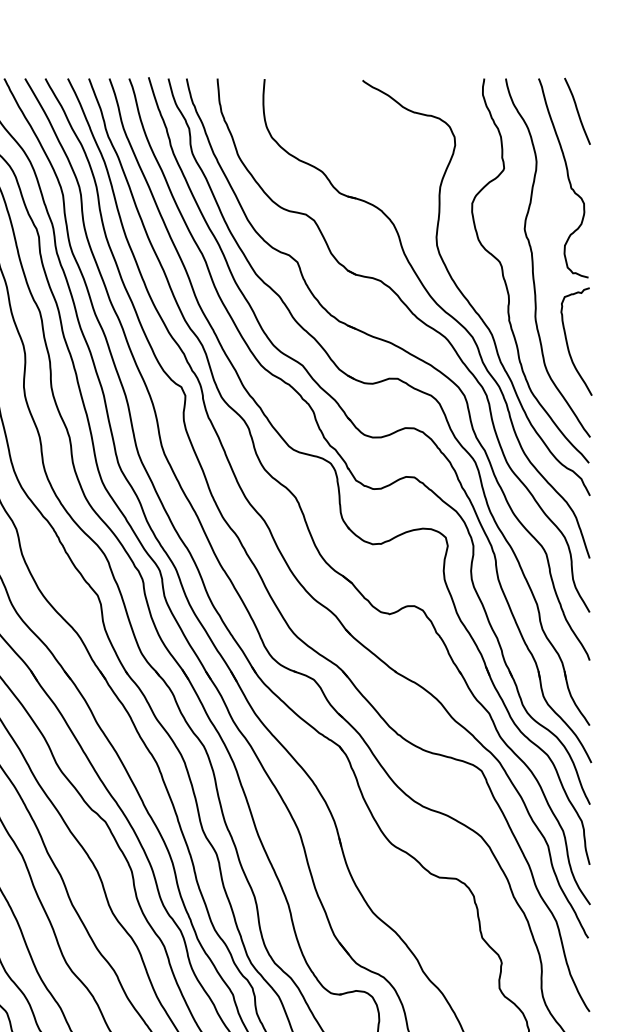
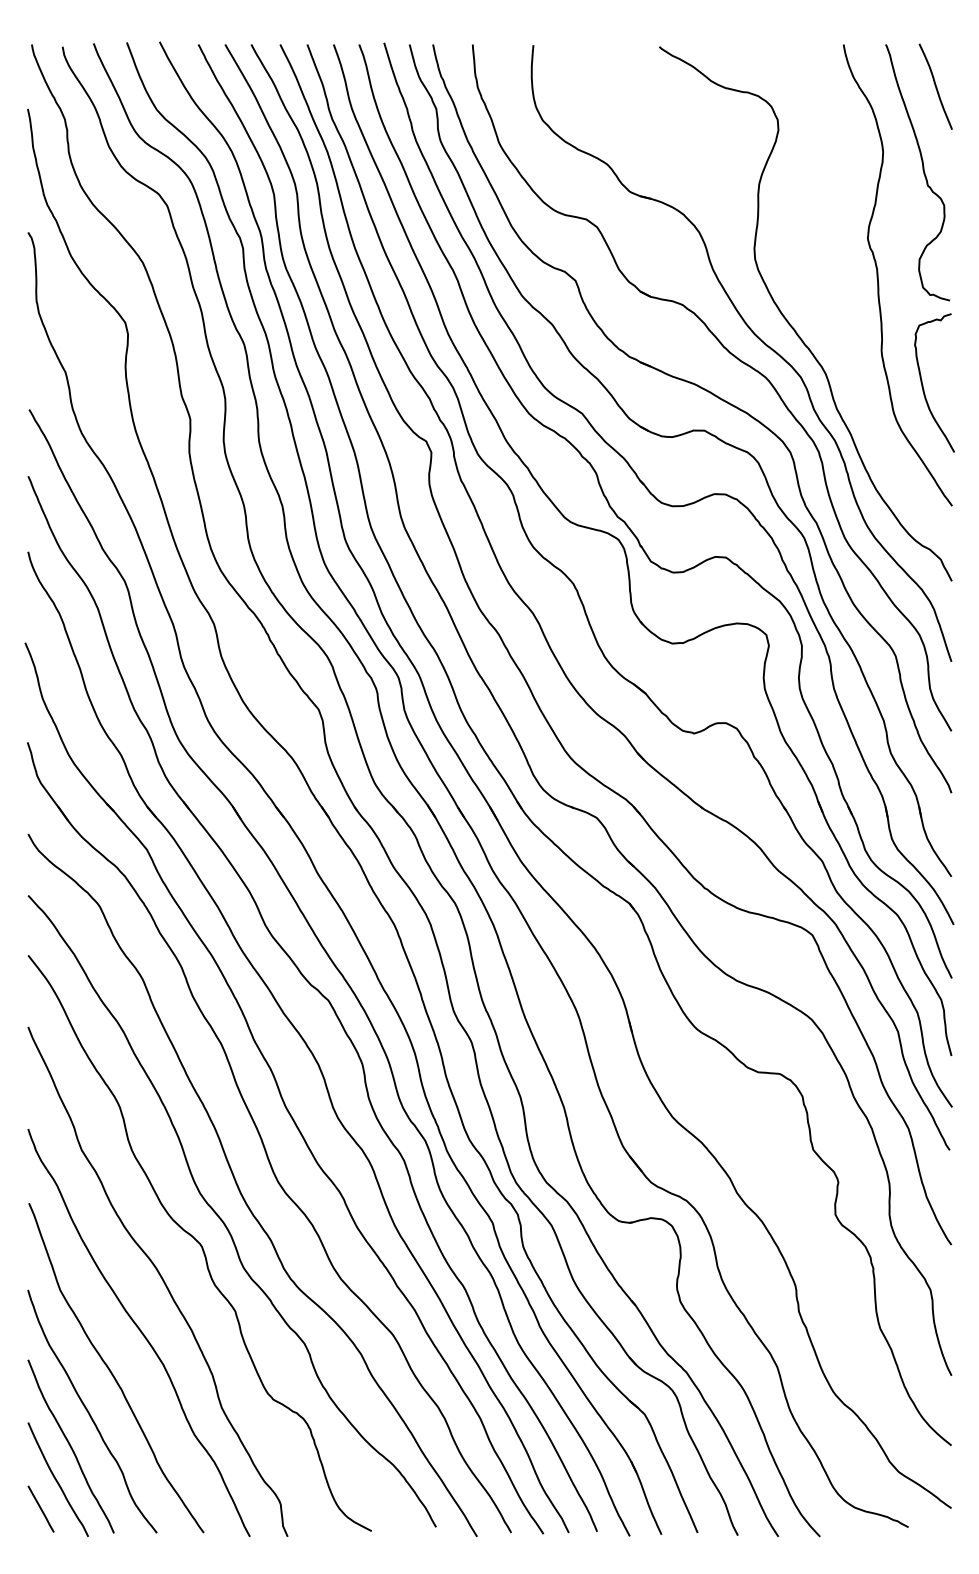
curve: (505, 280) -> (843, 304), removed

